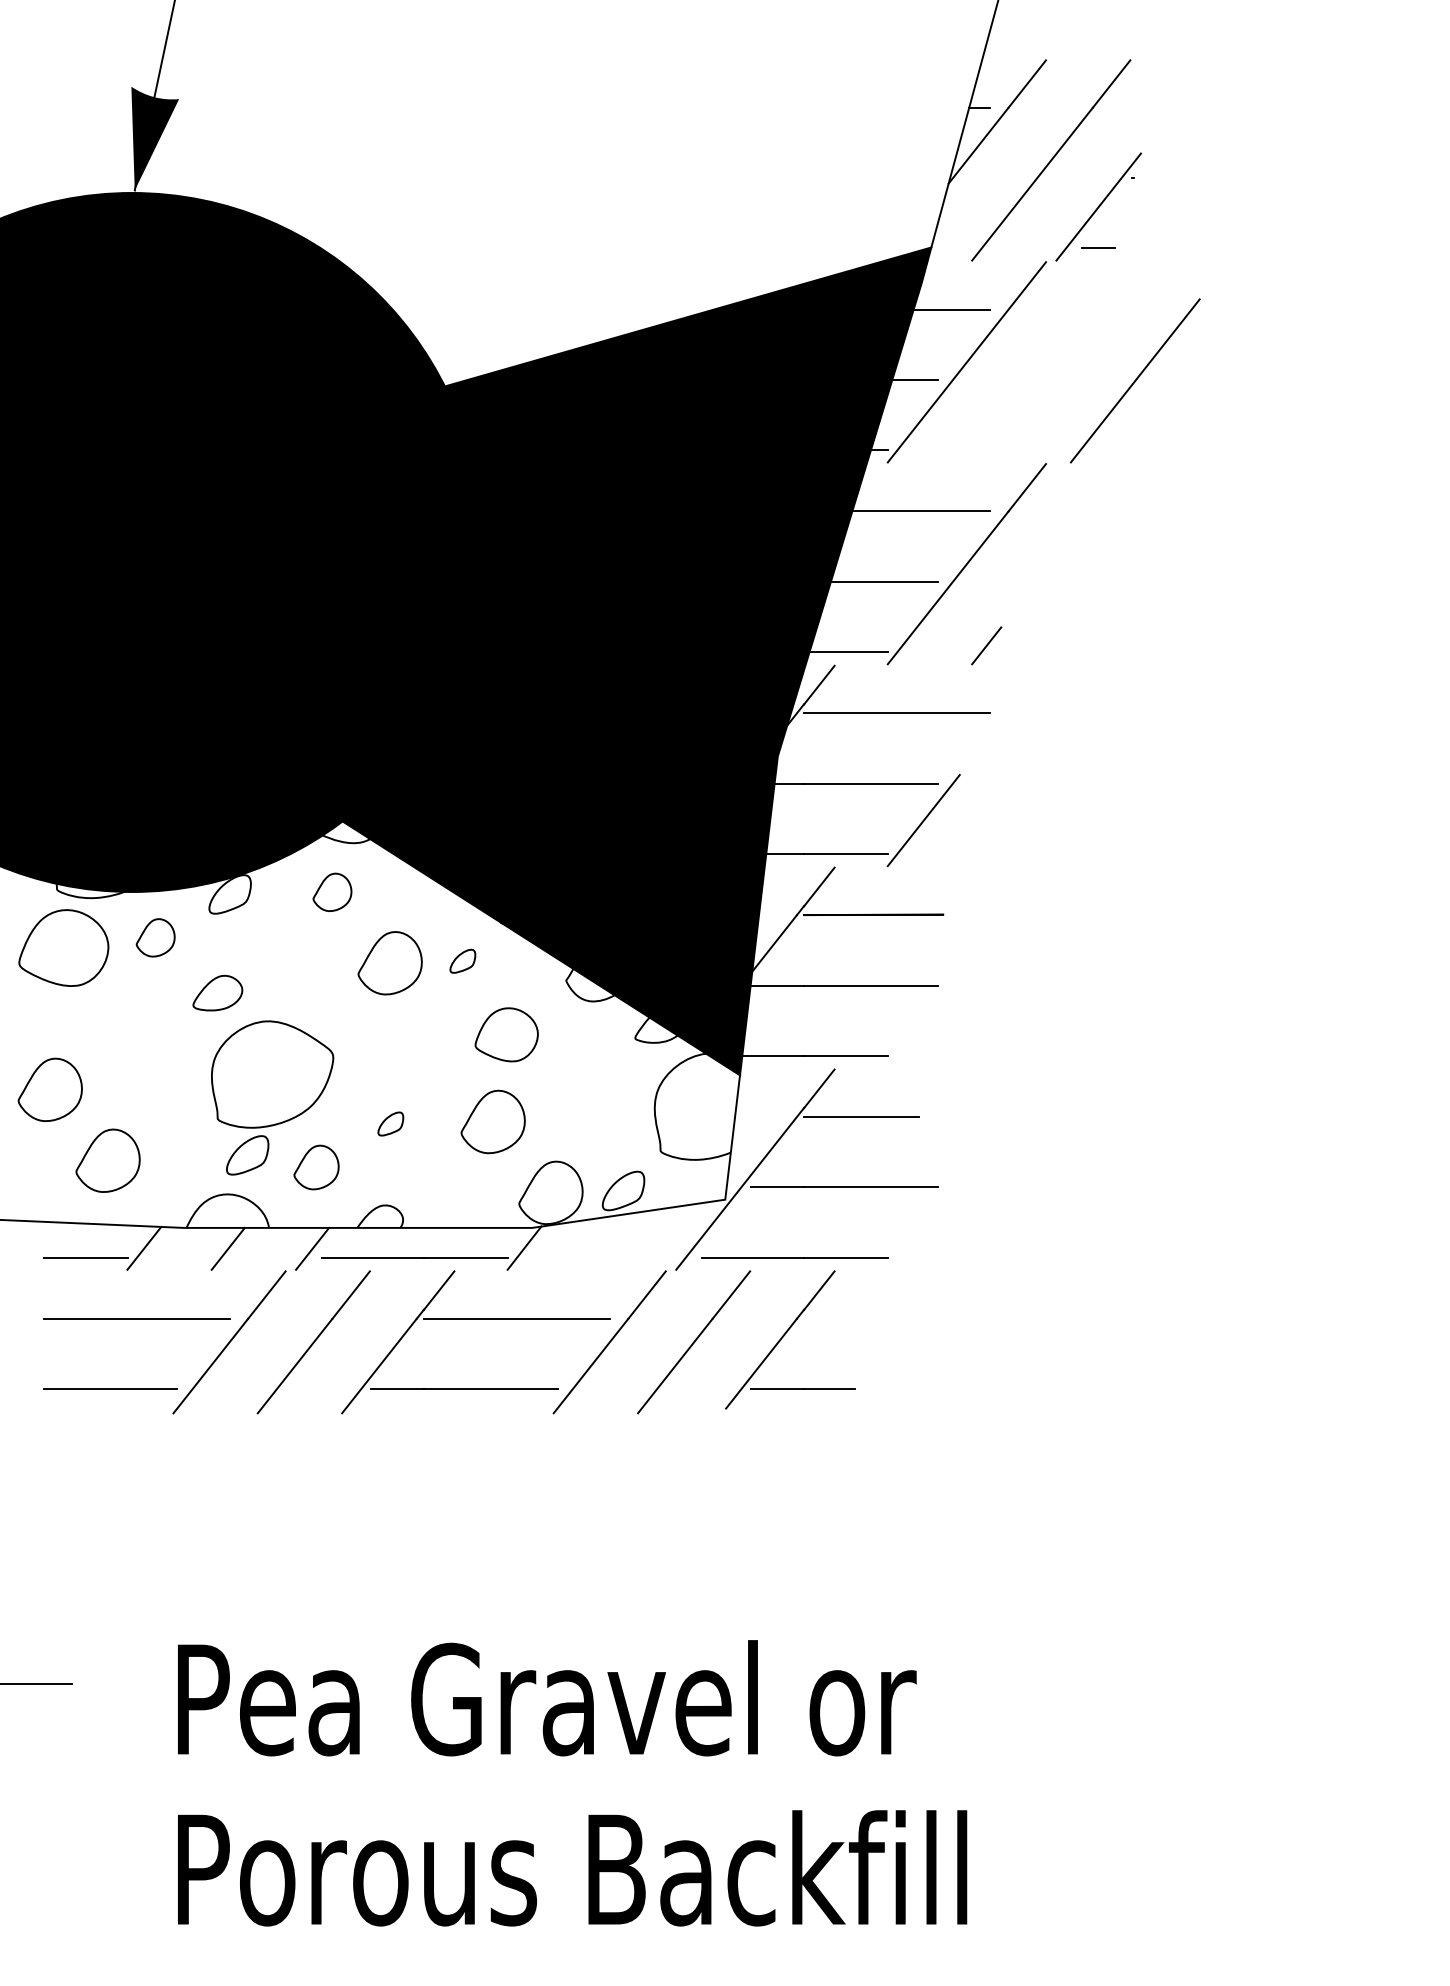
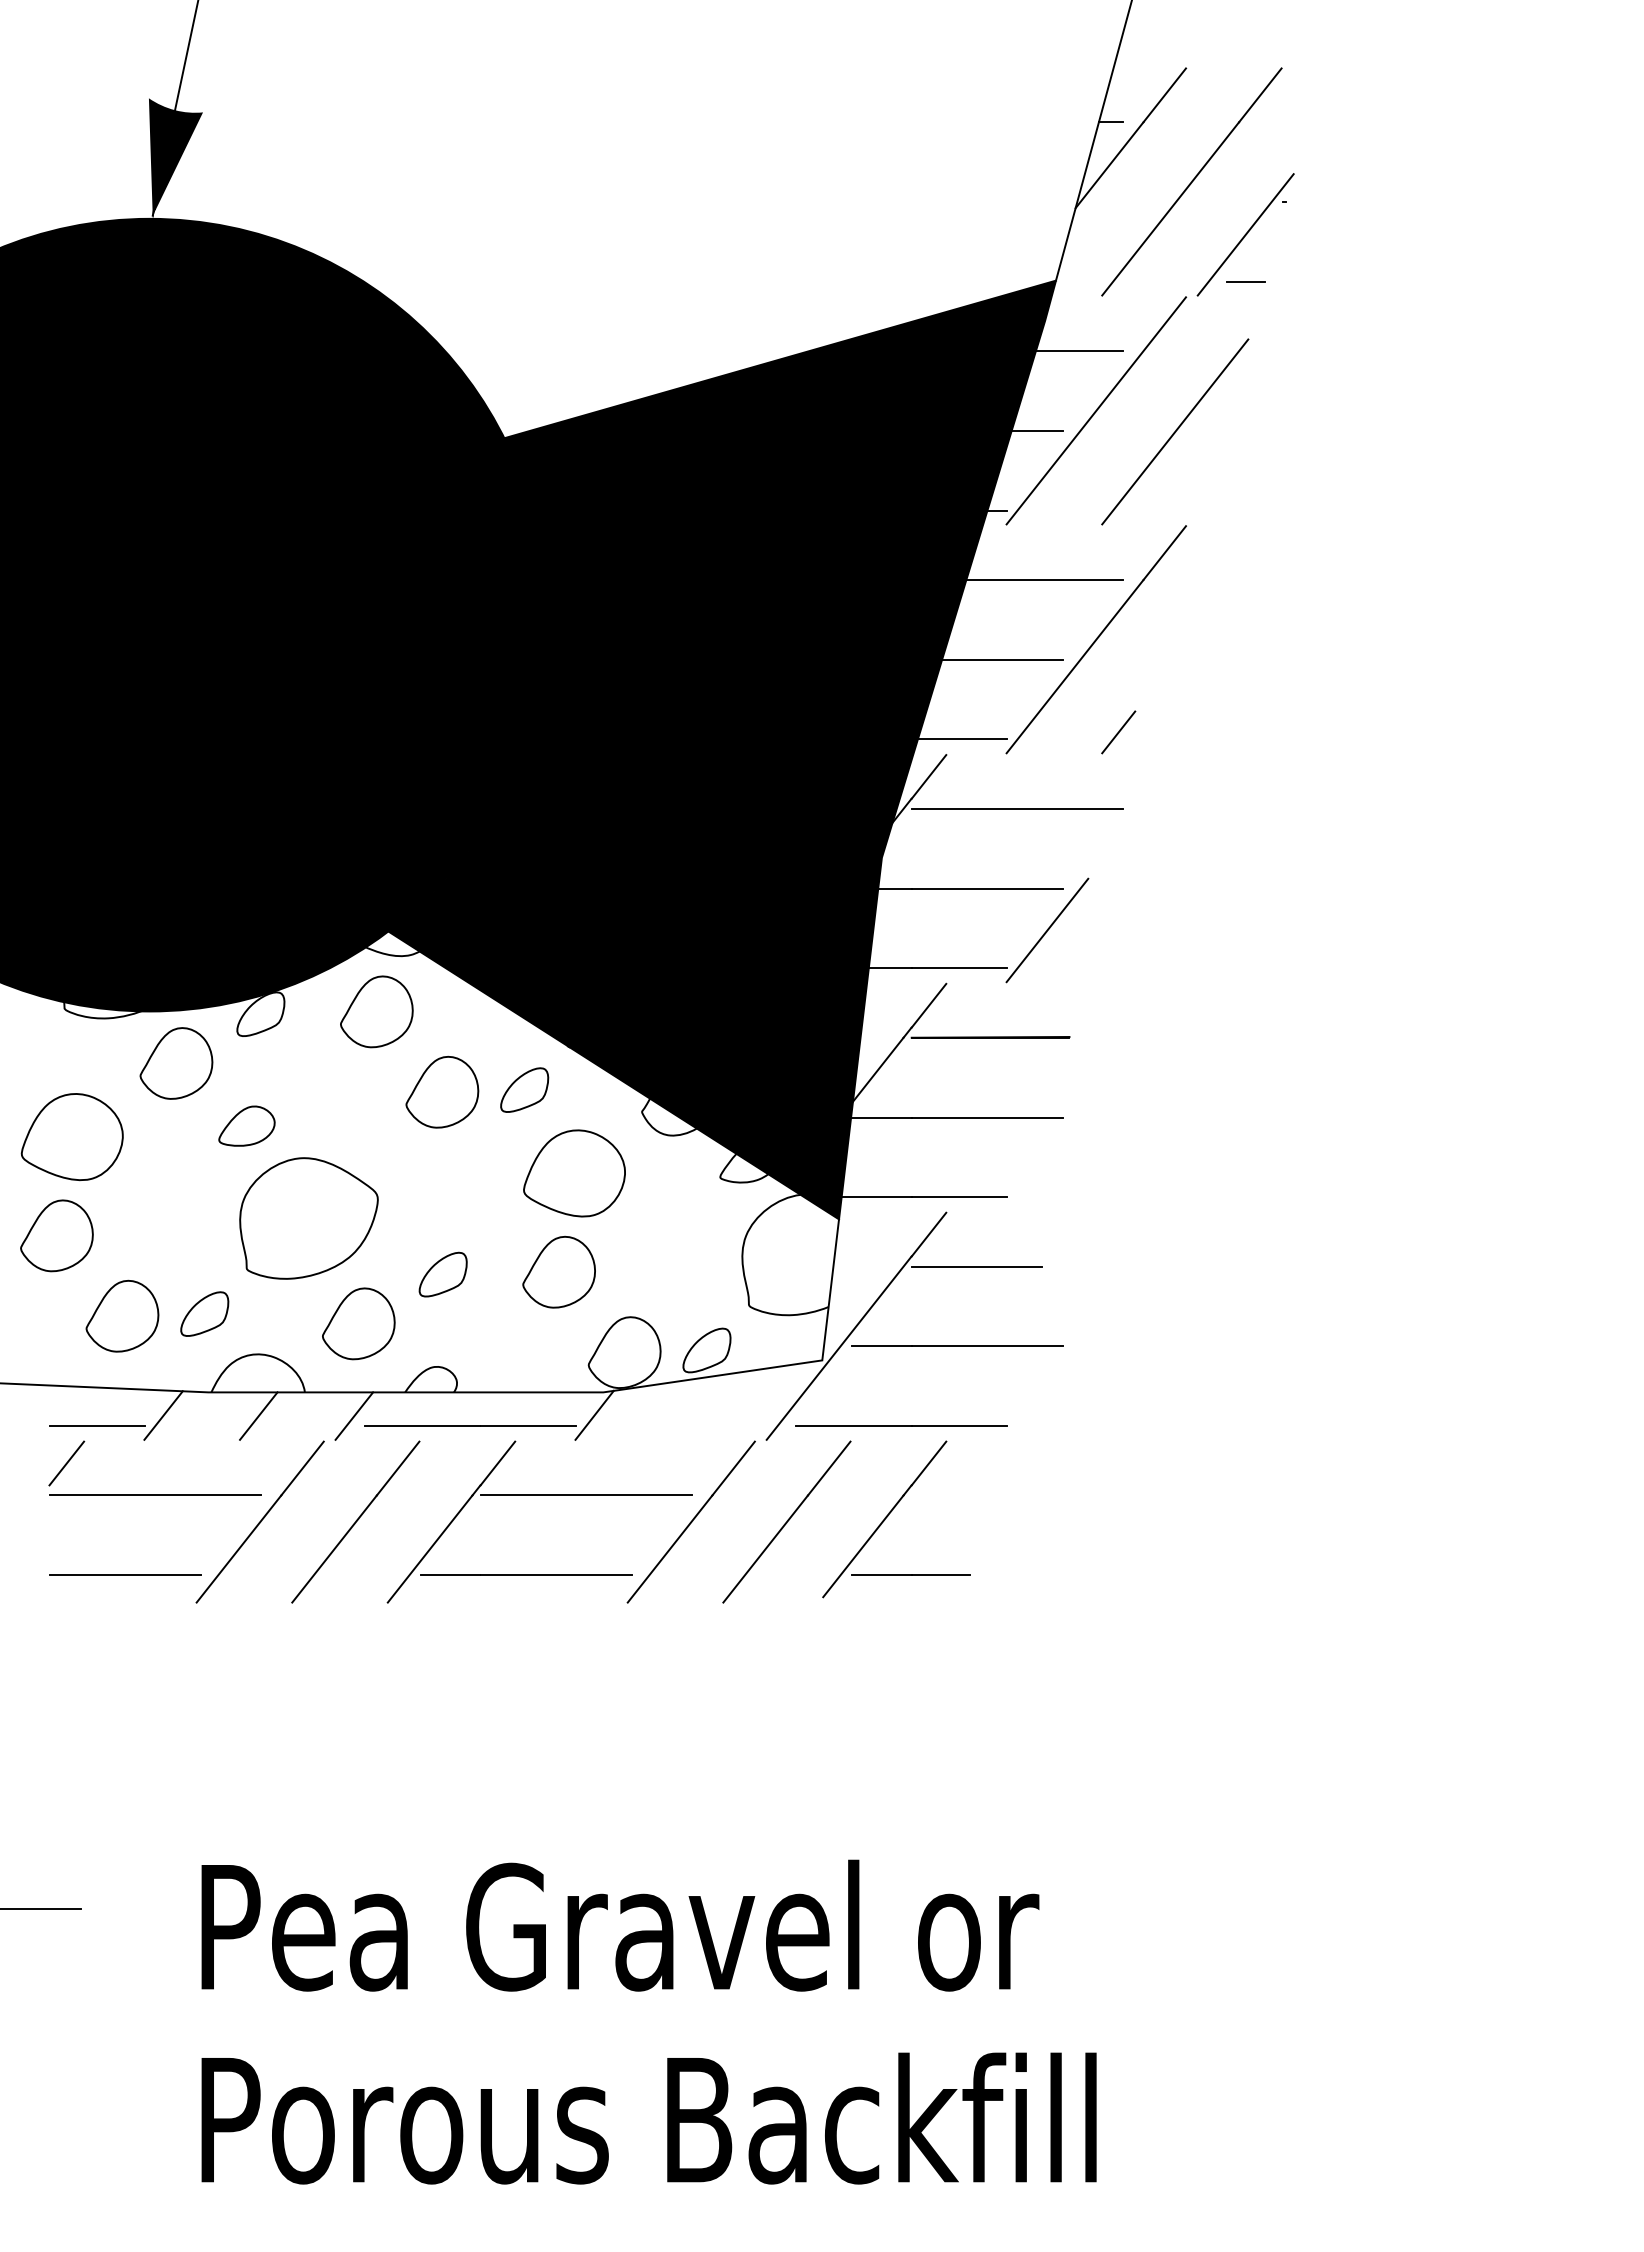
line: (1135, 380) -> (1175, 431), moved
part: (332, 892) -> (376, 1011), size x1.67
part: (155, 937) -> (176, 1063), size x1.67
part: (63, 948) -> (71, 1137), moved
part: (462, 960) -> (524, 1089), size x1.67
part: (506, 1034) -> (574, 1173), size x1.43
part: (390, 1123) -> (442, 1274), size x1.67
part: (247, 1154) -> (204, 1313), moved
part: (316, 1167) -> (358, 1323), size x1.43
line: (58, 1290) -> (66, 1463), added

